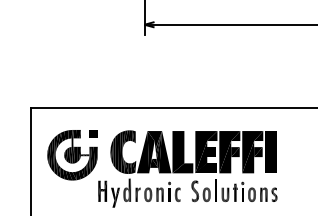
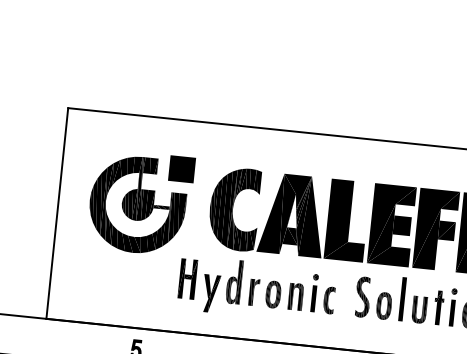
part: (93, 133) -> (181, 167), size x1.6

